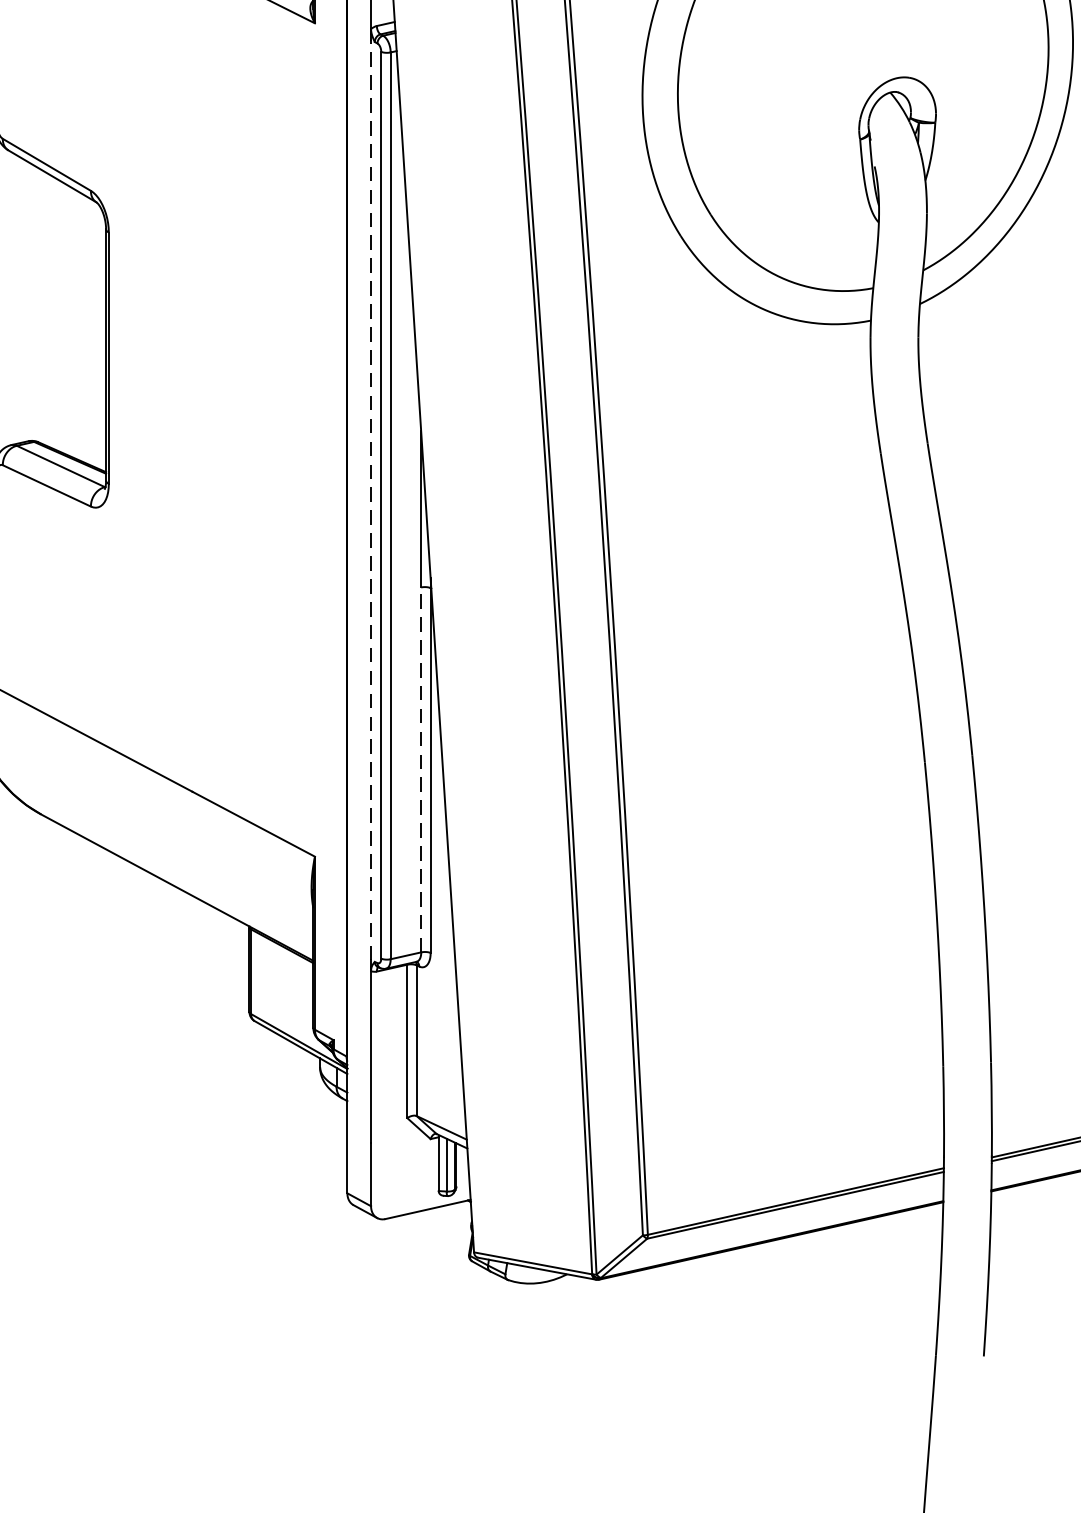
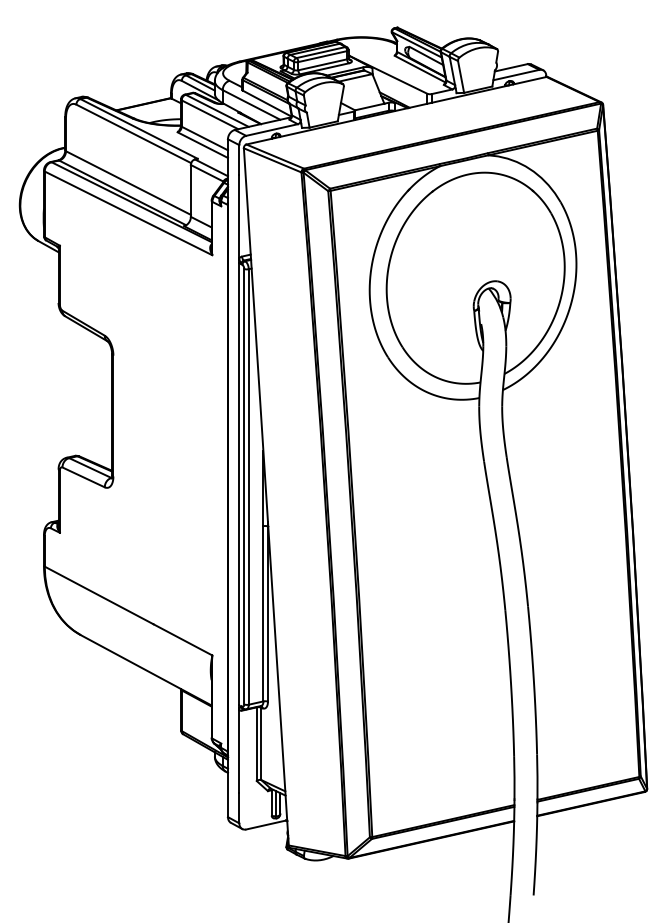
line: (371, 500) -> (239, 484), dashed -> solid
line: (421, 769) -> (263, 613), dashed -> solid

